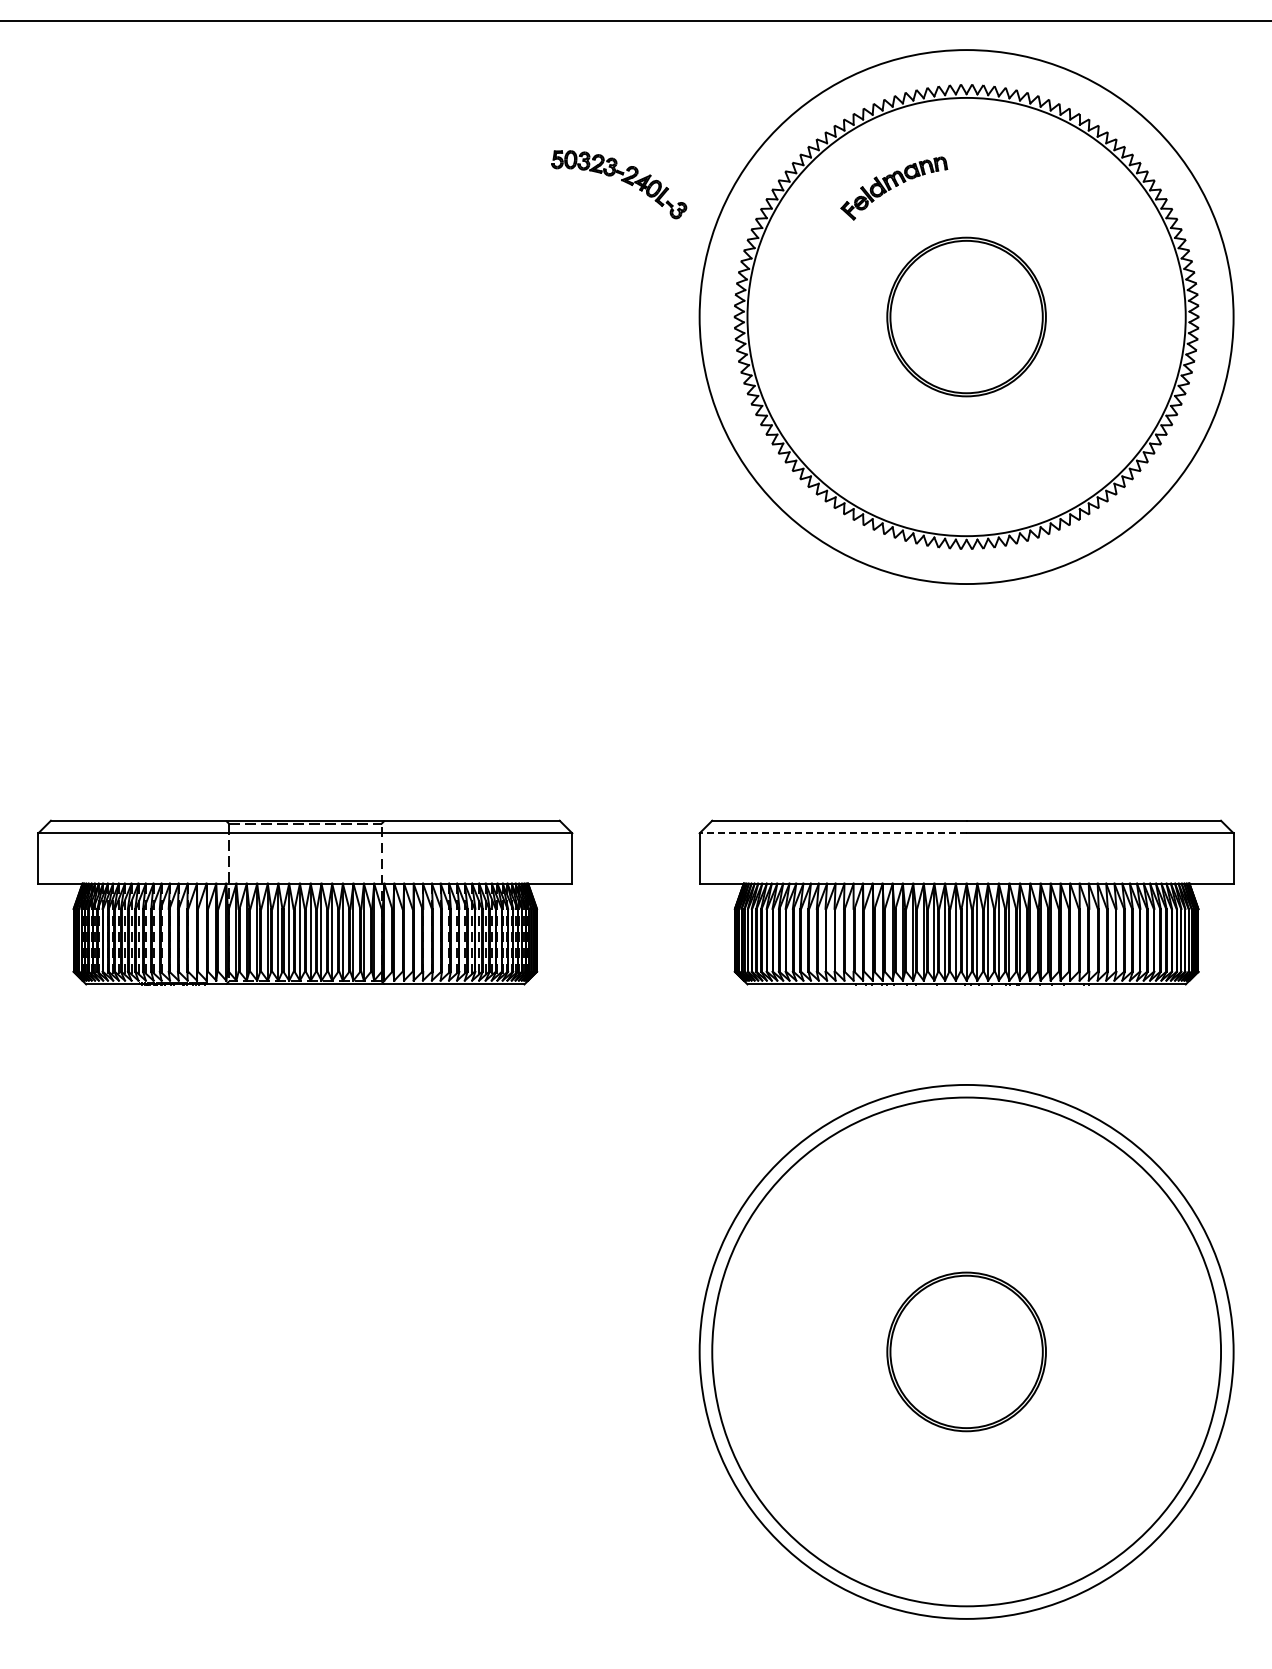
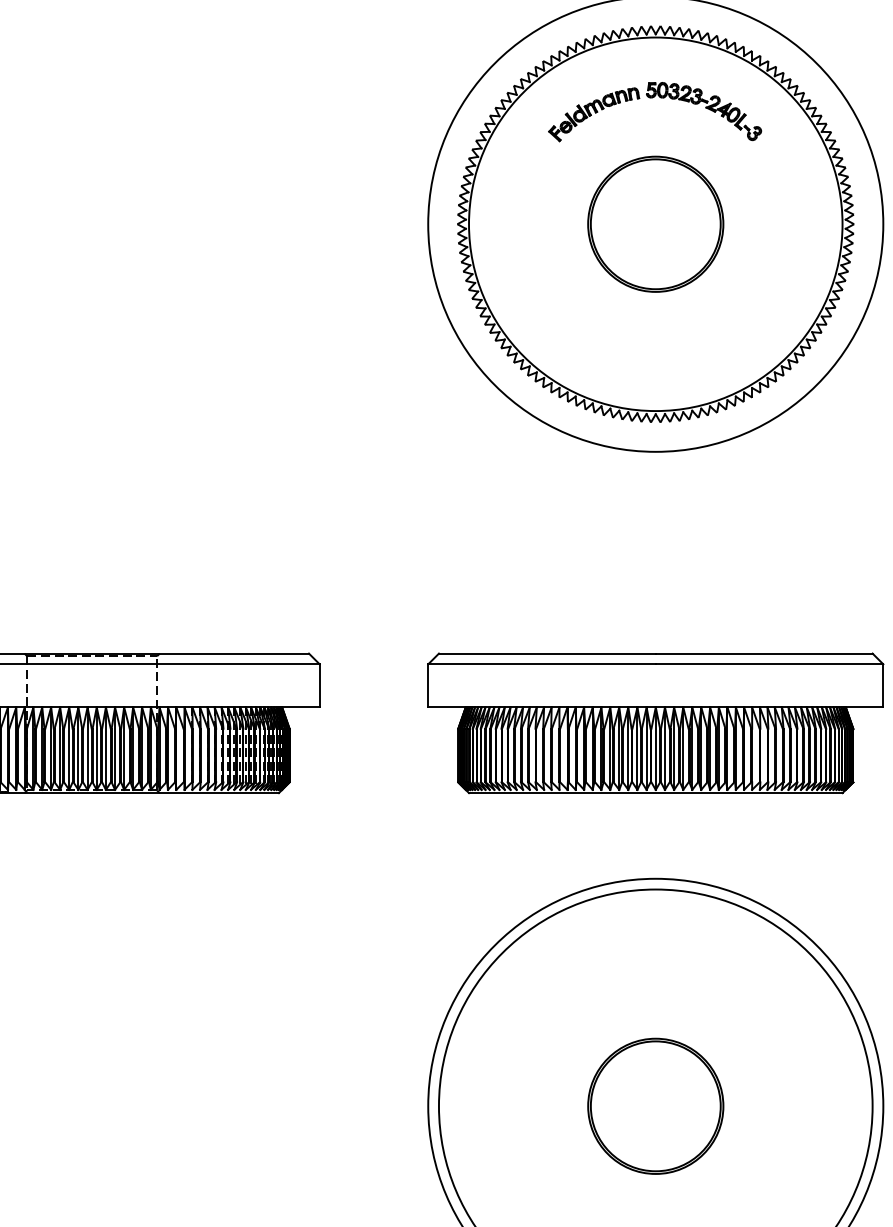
part: (619, 184) -> (704, 111), moved
line: (832, 833) -> (541, 664), dashed -> solid

